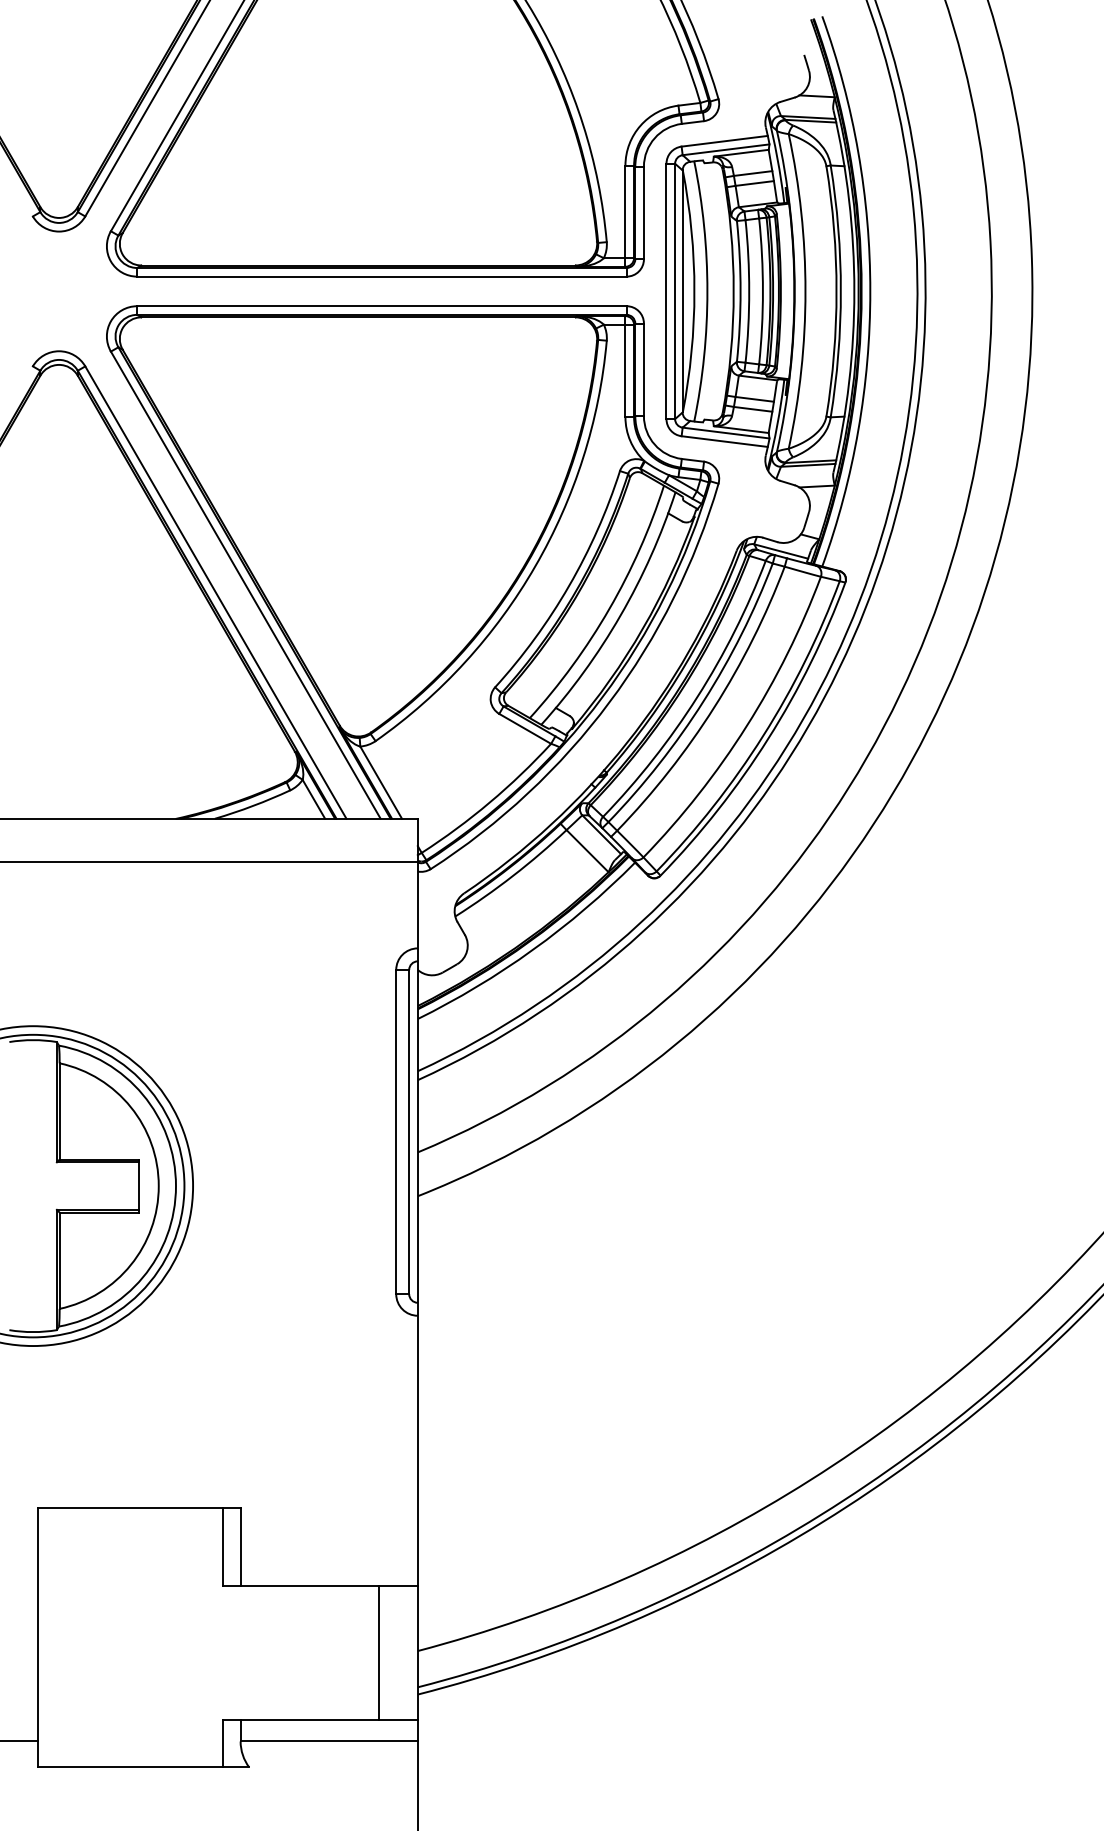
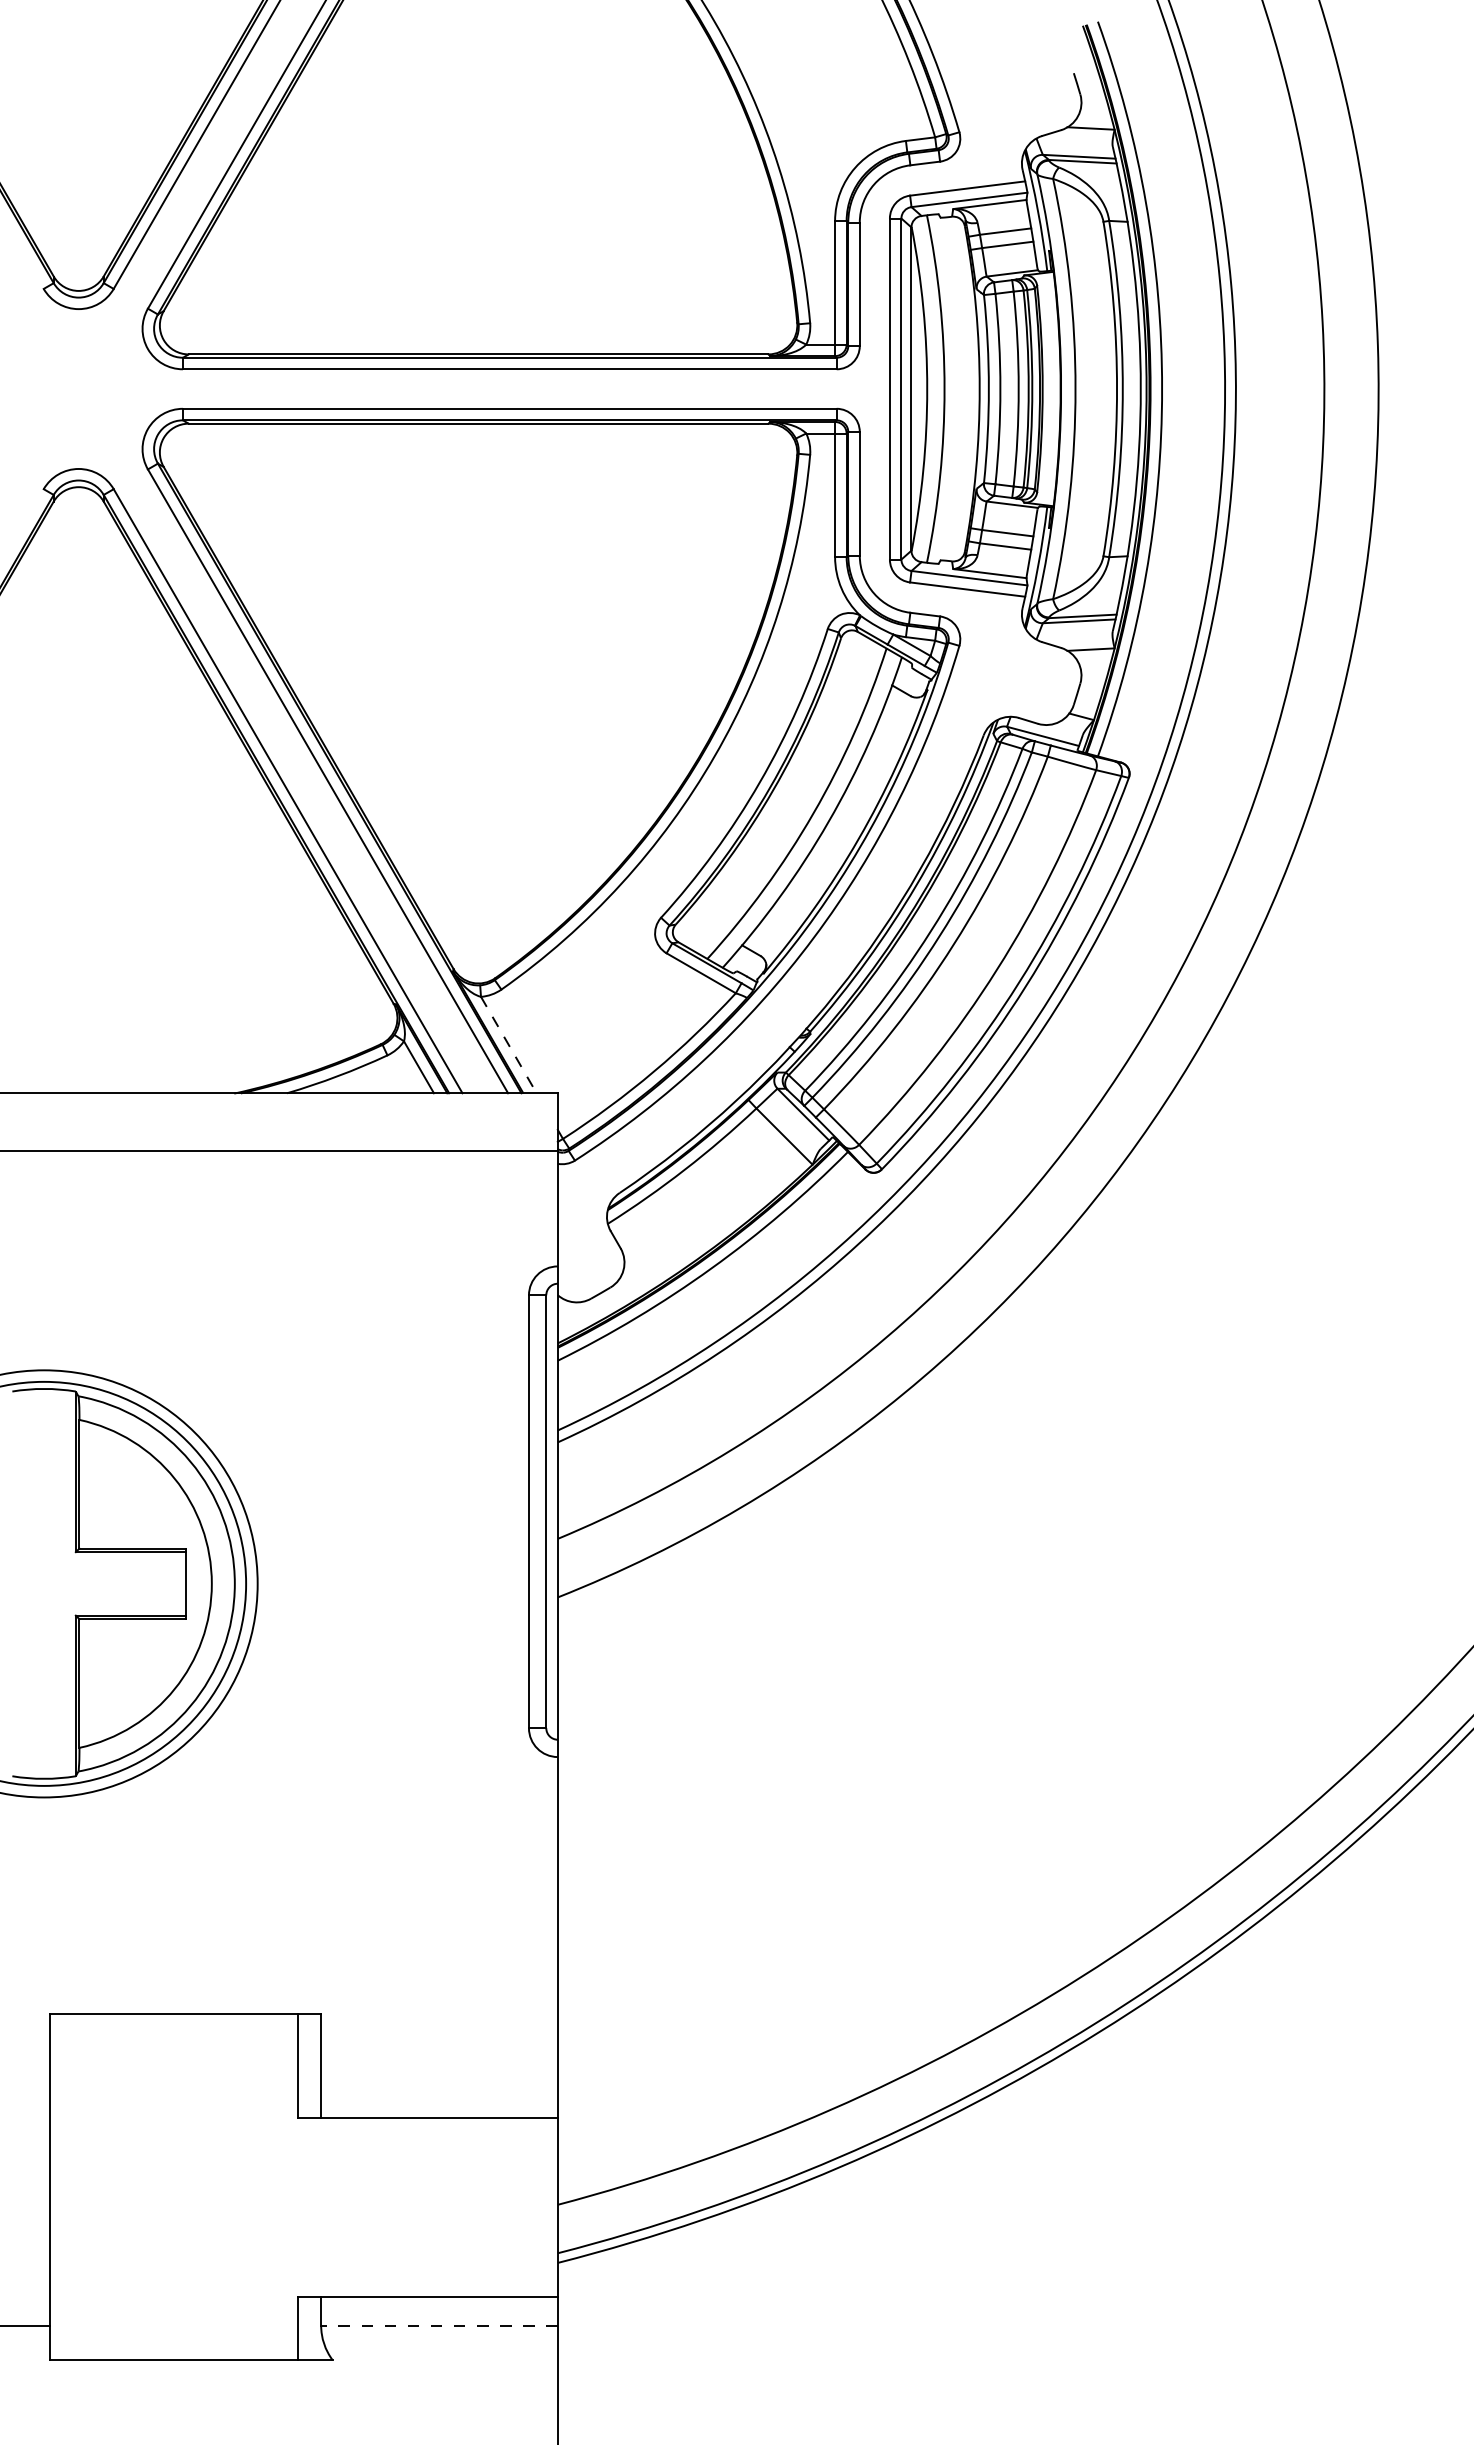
line: (381, 782) -> (509, 1044), solid -> dashed
line: (378, 1652) -> (505, 2206), removed
line: (329, 1741) -> (439, 2325), solid -> dashed

